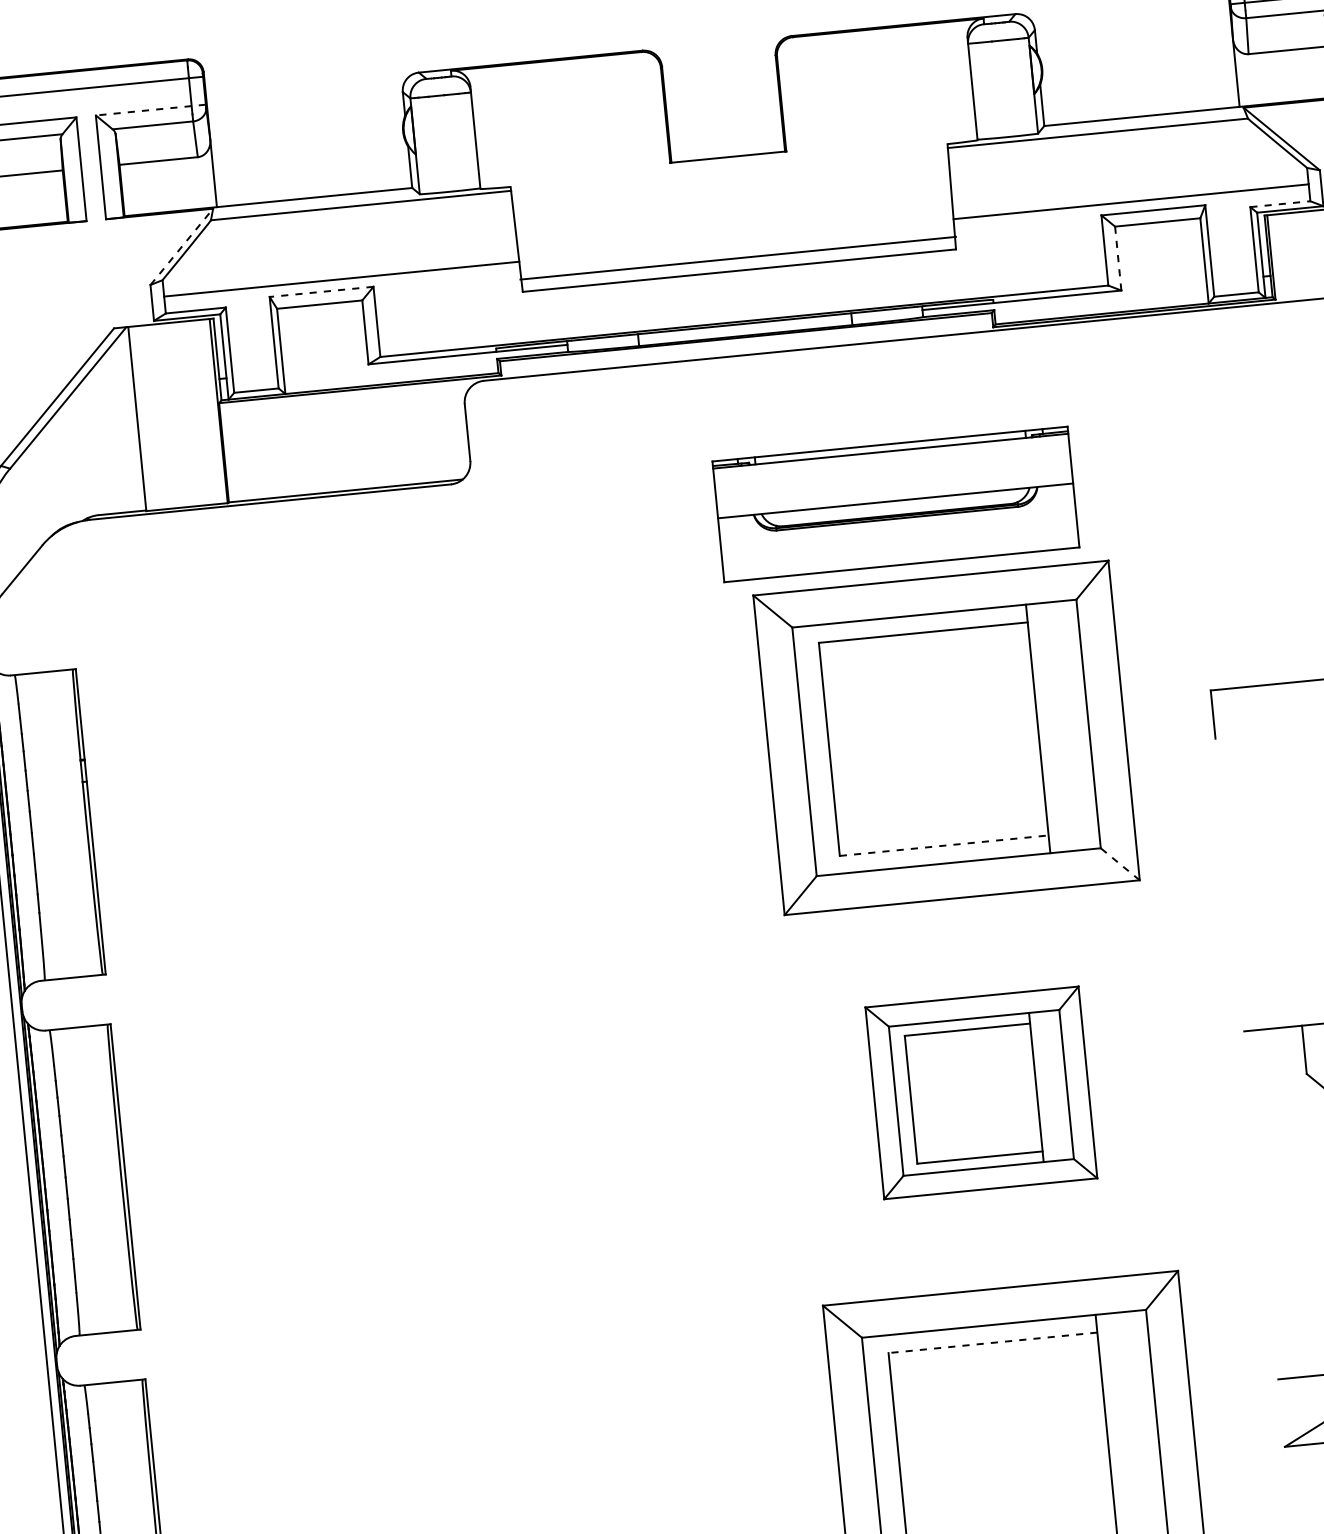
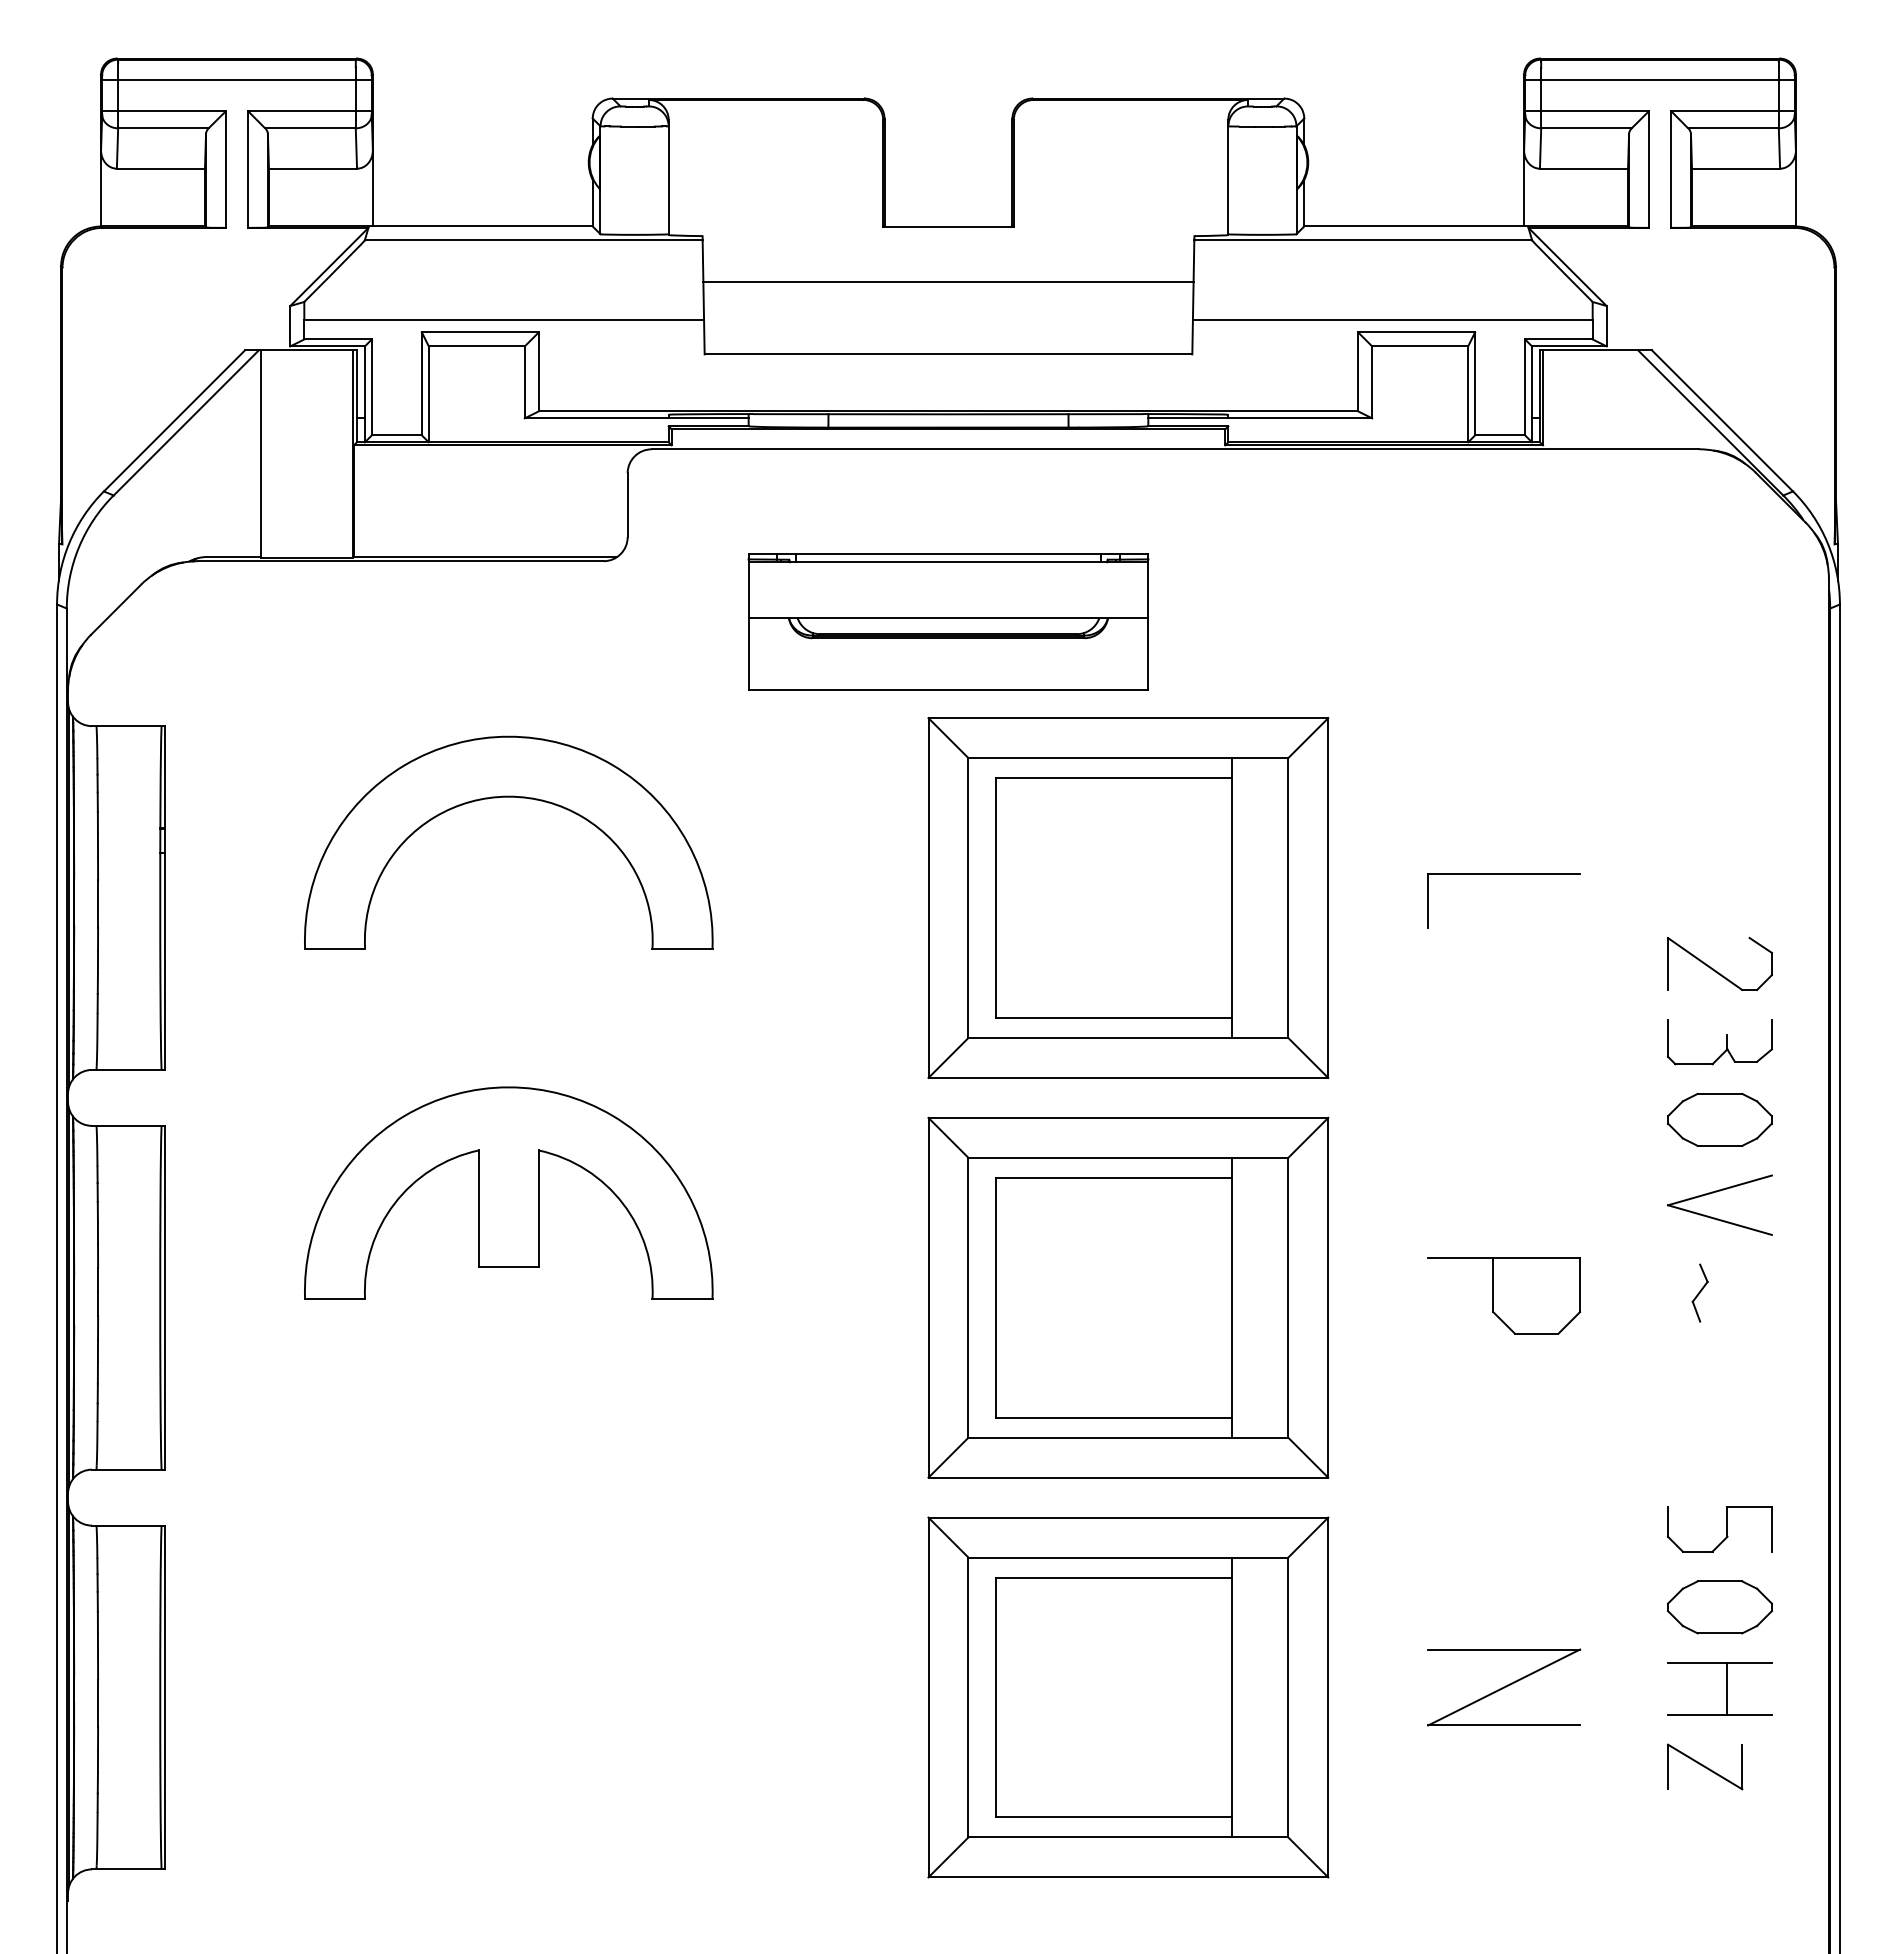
line: (150, 110) -> (309, 111), dashed -> solid
line: (1280, 204) -> (1558, 339), dashed -> solid
line: (181, 246) -> (329, 266), dashed -> solid
line: (738, 258) -> (948, 282), moved
line: (1118, 258) -> (1372, 382), dashed -> solid
line: (320, 292) -> (479, 332), dashed -> solid
part: (895, 503) -> (948, 621), moved
part: (387, 702) -> (508, 797), added
line: (943, 845) -> (1113, 1017), dashed -> solid
line: (1119, 863) -> (1307, 1057), dashed -> solid
part: (421, 1053) -> (508, 1192), added
part: (981, 1092) -> (1128, 1297), size x1.67
line: (992, 1342) -> (1113, 1577), dashed -> solid

